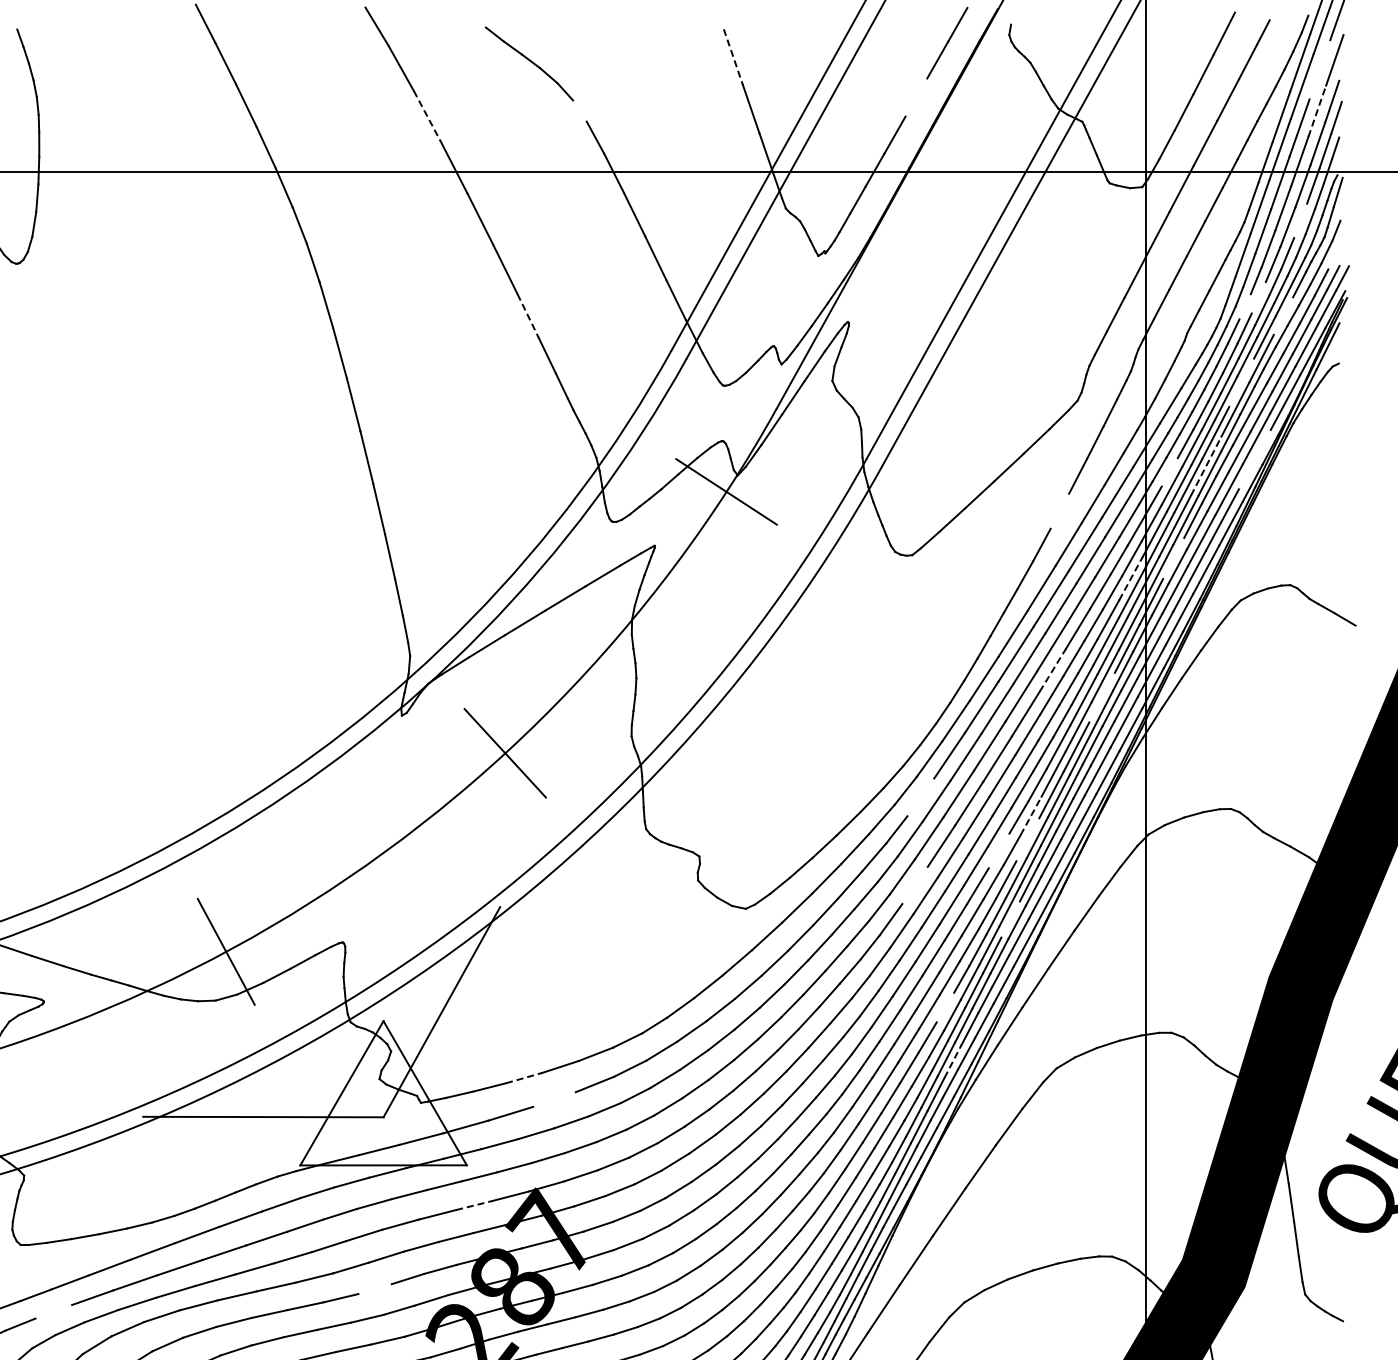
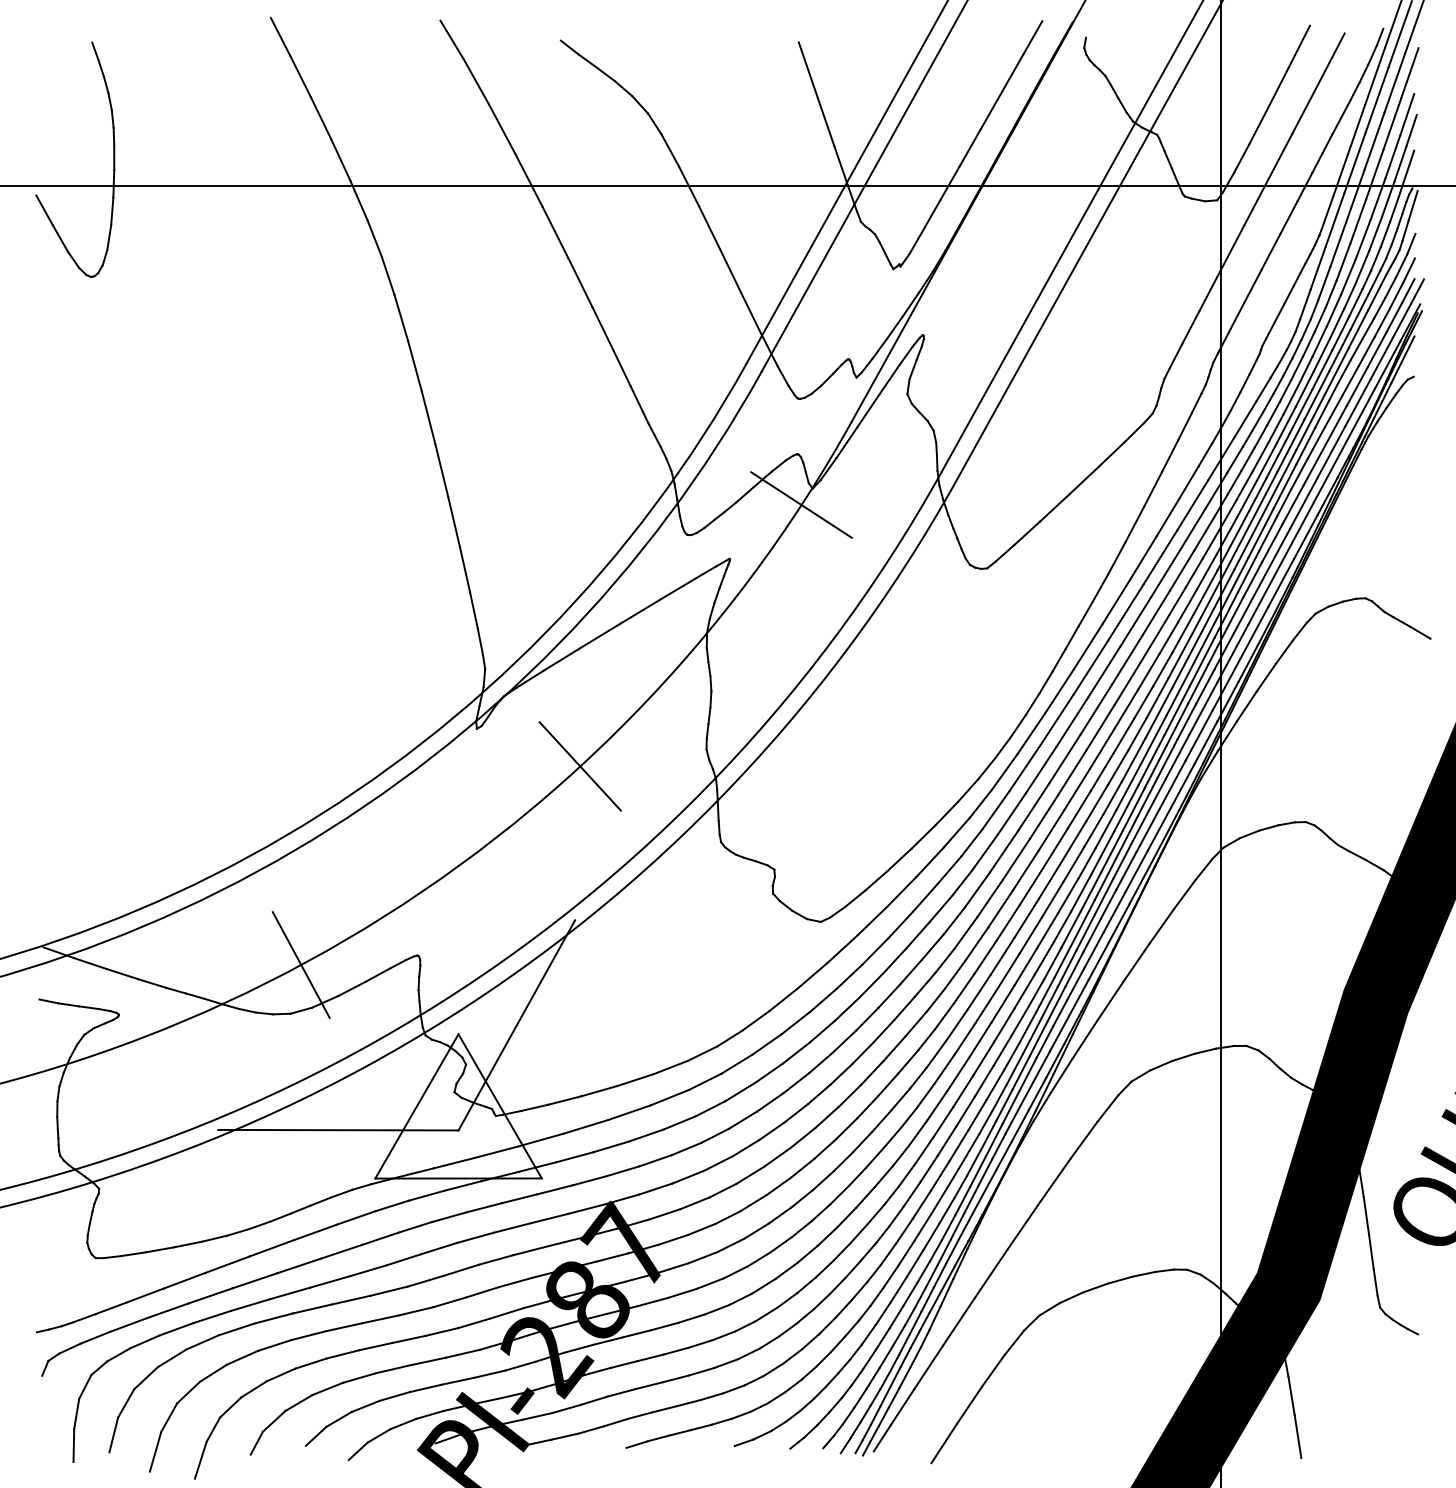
line: (733, 57) -> (808, 70), dashed -> solid
line: (1319, 69) -> (1394, 82), added
line: (916, 97) -> (991, 110), added
line: (579, 110) -> (654, 123), added
line: (1317, 110) -> (1392, 123), dashed -> solid
line: (427, 116) -> (502, 129), dashed -> solid
line: (1300, 220) -> (1375, 233), added
line: (1334, 257) -> (1409, 270), added
line: (1258, 297) -> (1333, 310), added
line: (1244, 306) -> (1319, 319), added
line: (528, 316) -> (603, 329), dashed -> solid
line: (1283, 316) -> (1358, 329), added
line: (1241, 382) -> (1316, 395), added
line: (1254, 459) -> (1329, 472), added
line: (1206, 465) -> (1281, 478), dashed -> solid
line: (1169, 472) -> (1244, 485), added
line: (1059, 510) -> (1134, 523), added
line: (1173, 558) -> (1248, 571), added
line: (1130, 578) -> (1205, 591), dashed -> solid
line: (1053, 669) -> (1128, 682), dashed -> solid
line: (1101, 697) -> (1176, 710), added
line: (920, 797) -> (995, 810), added
line: (1031, 816) -> (1106, 829), dashed -> solid
line: (1027, 839) -> (1102, 852), added
line: (998, 850) -> (1073, 863), added
line: (914, 885) -> (989, 898), added
line: (1010, 919) -> (1085, 932), added
line: (945, 1007) -> (1020, 1020), added
line: (952, 1061) -> (1027, 1074), dashed -> solid
line: (524, 1078) -> (599, 1091), dashed -> solid
line: (554, 1099) -> (629, 1112), added
line: (474, 1205) -> (549, 1218), dashed -> solid
line: (374, 1289) -> (449, 1302), added
line: (53, 1311) -> (128, 1324), added

